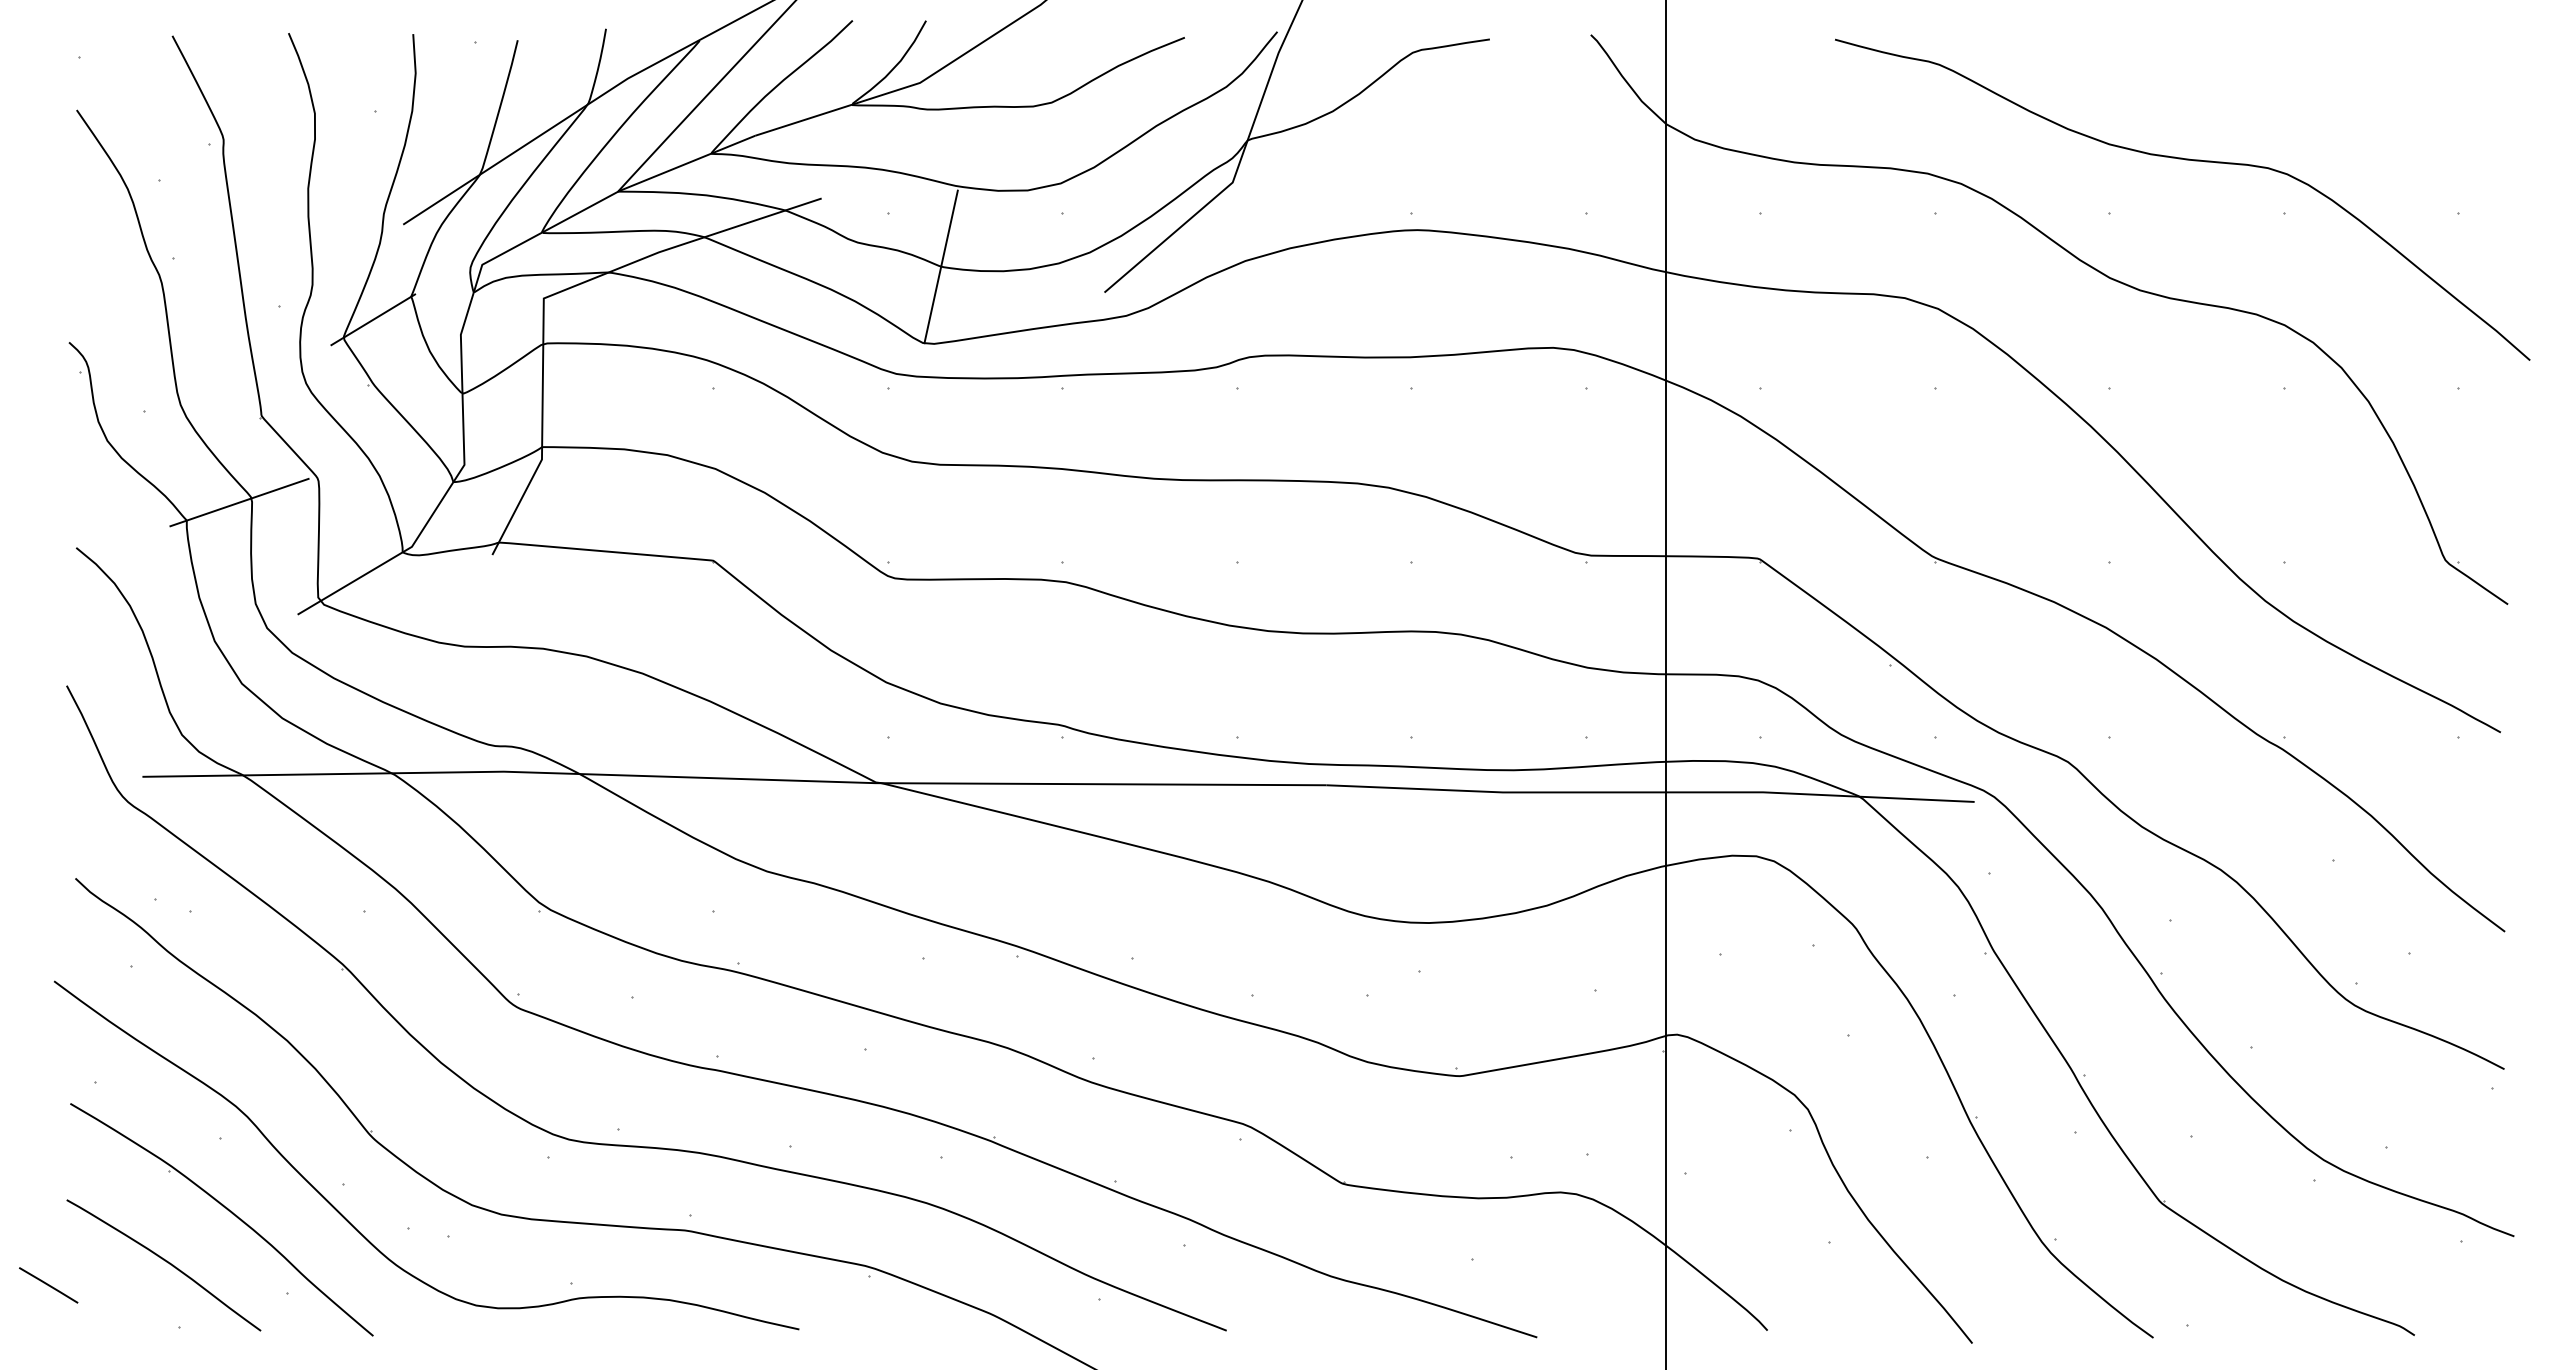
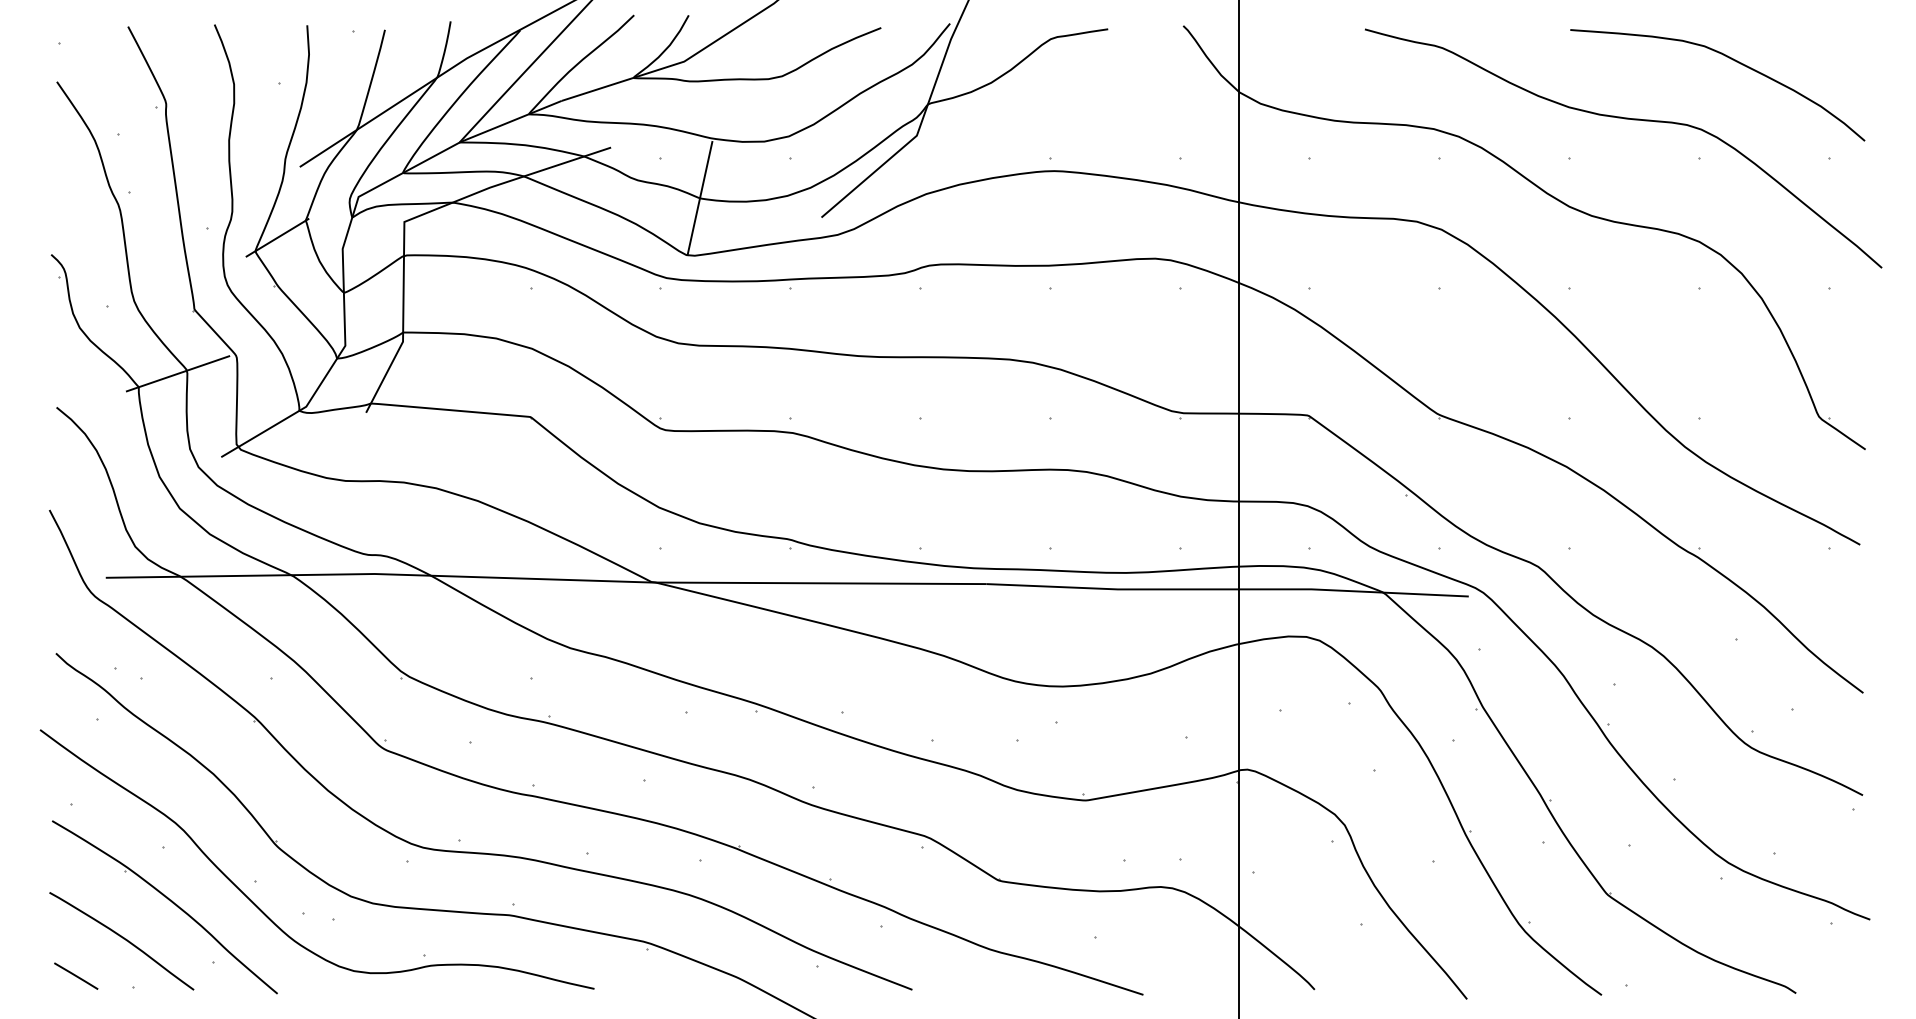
curve: (2326, 79) -> (1730, 59), added
line: (48, 1285) -> (76, 976), moved

